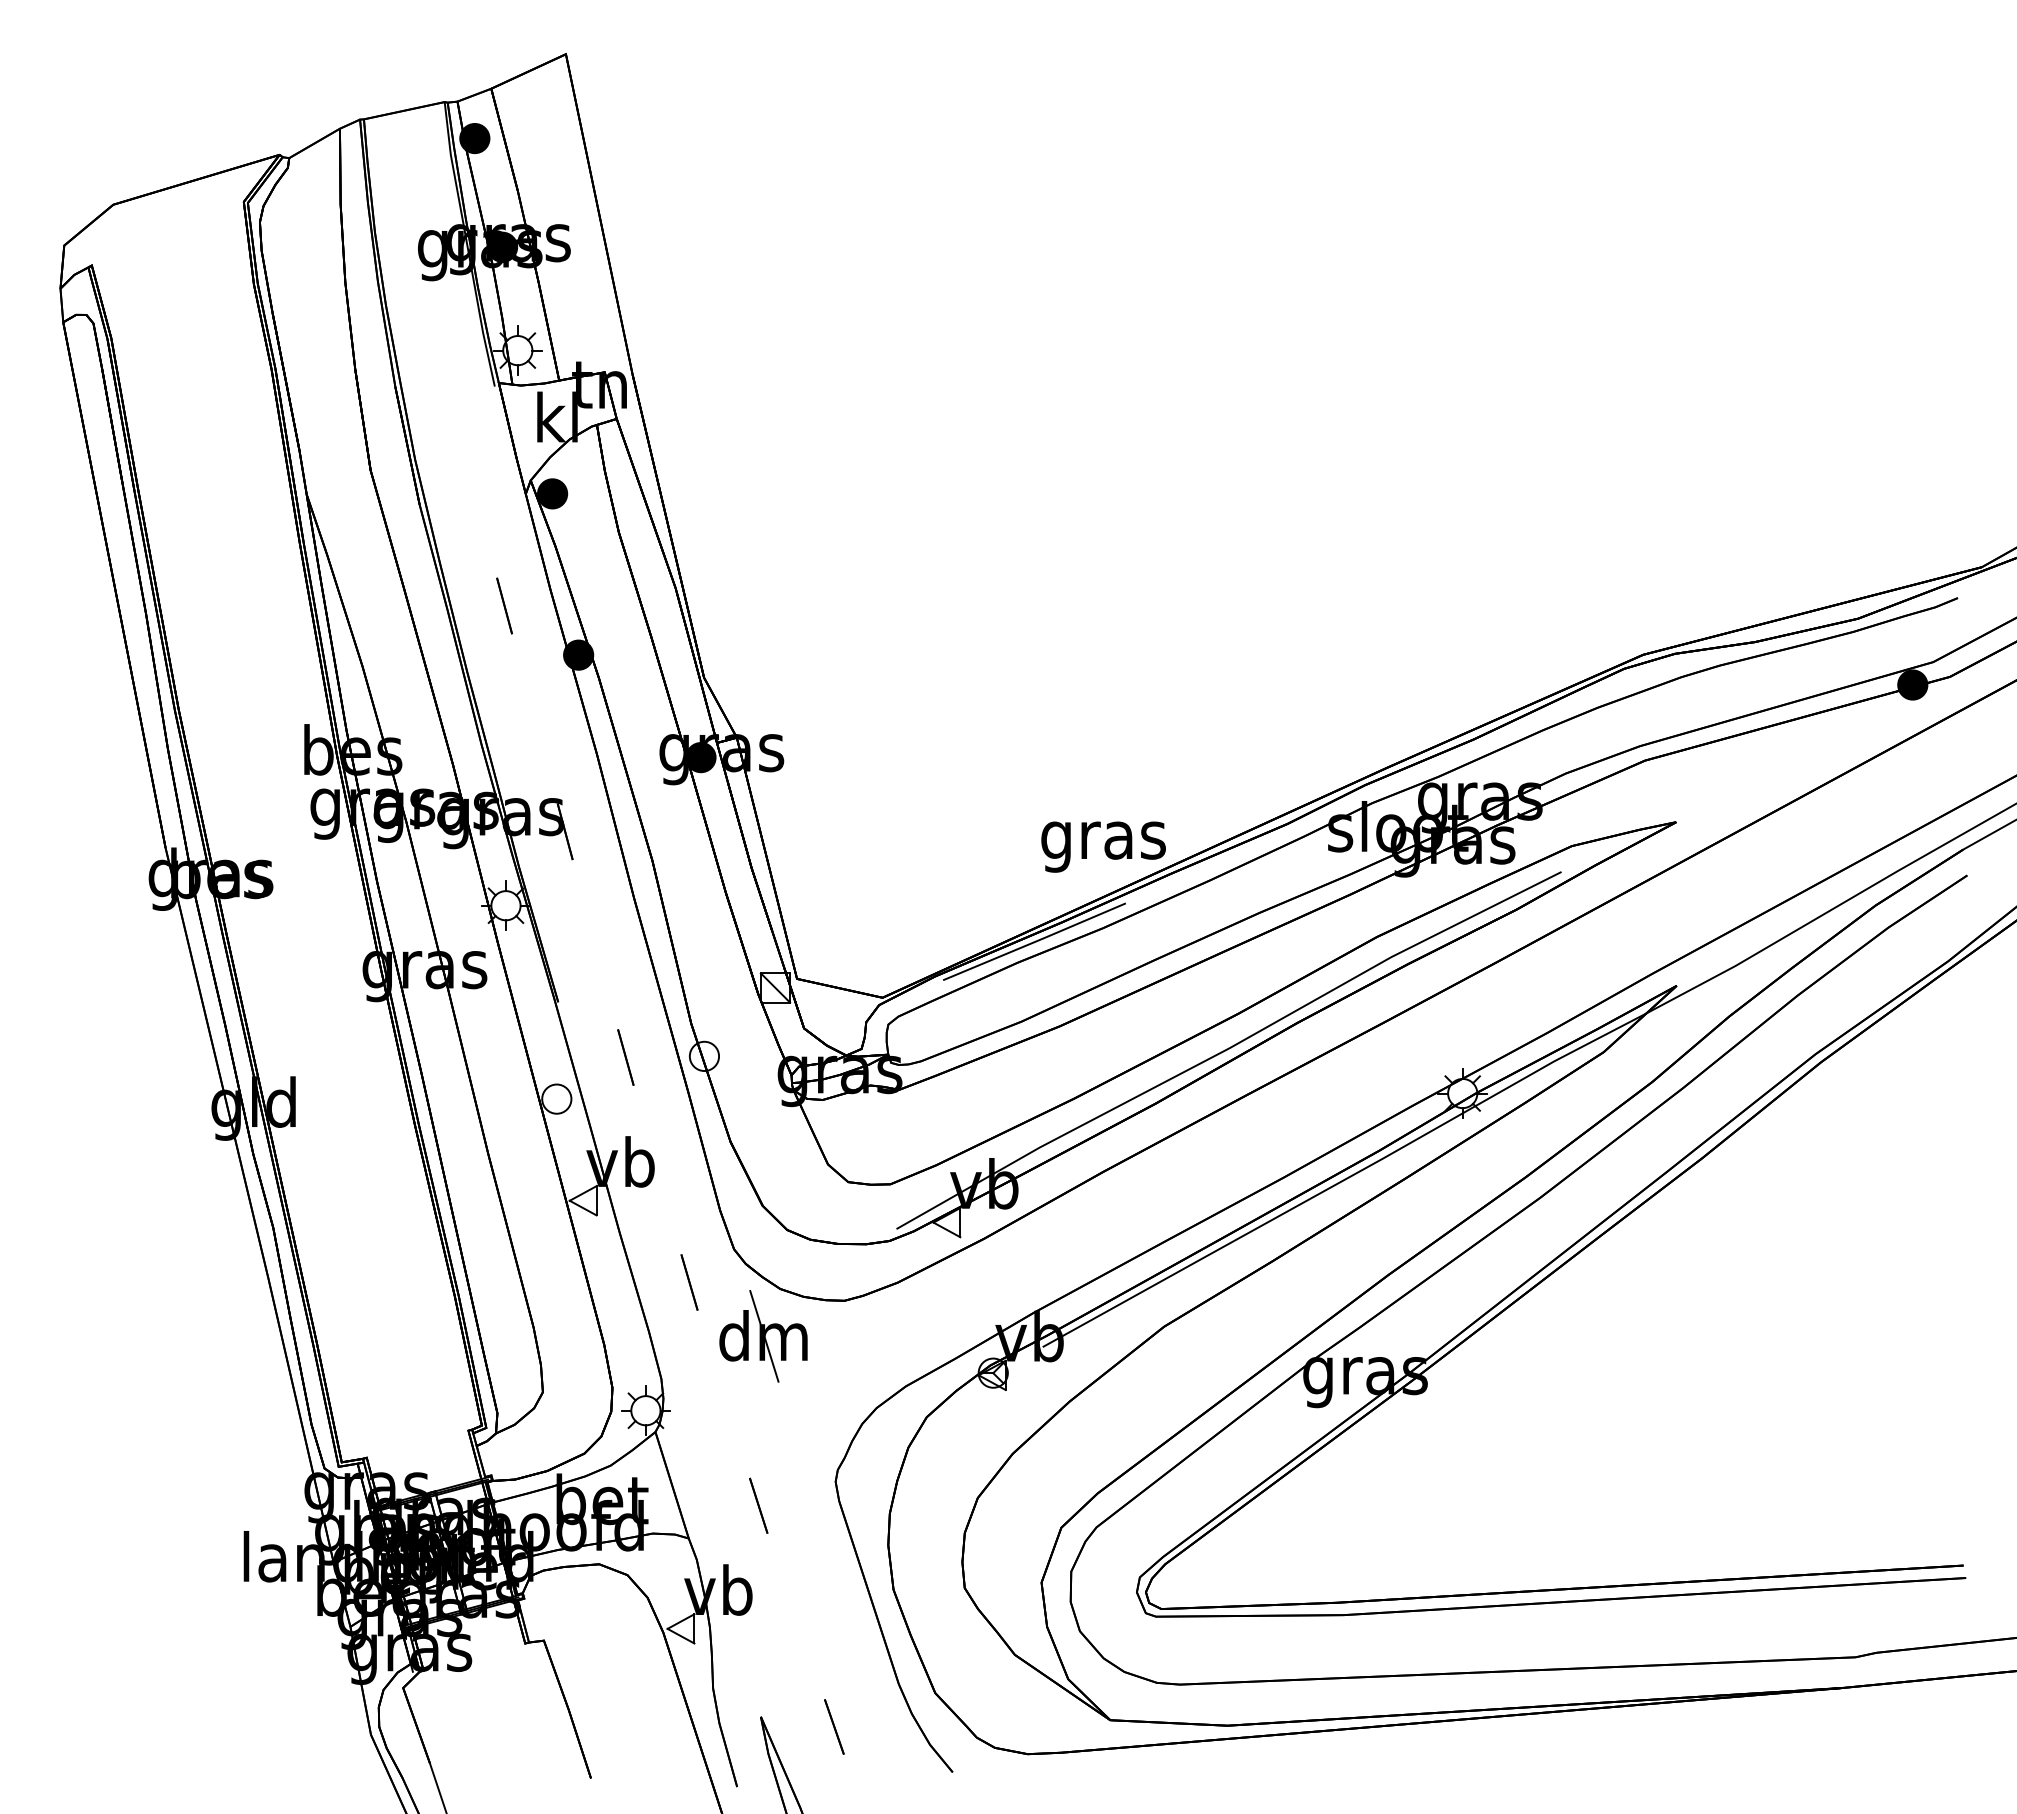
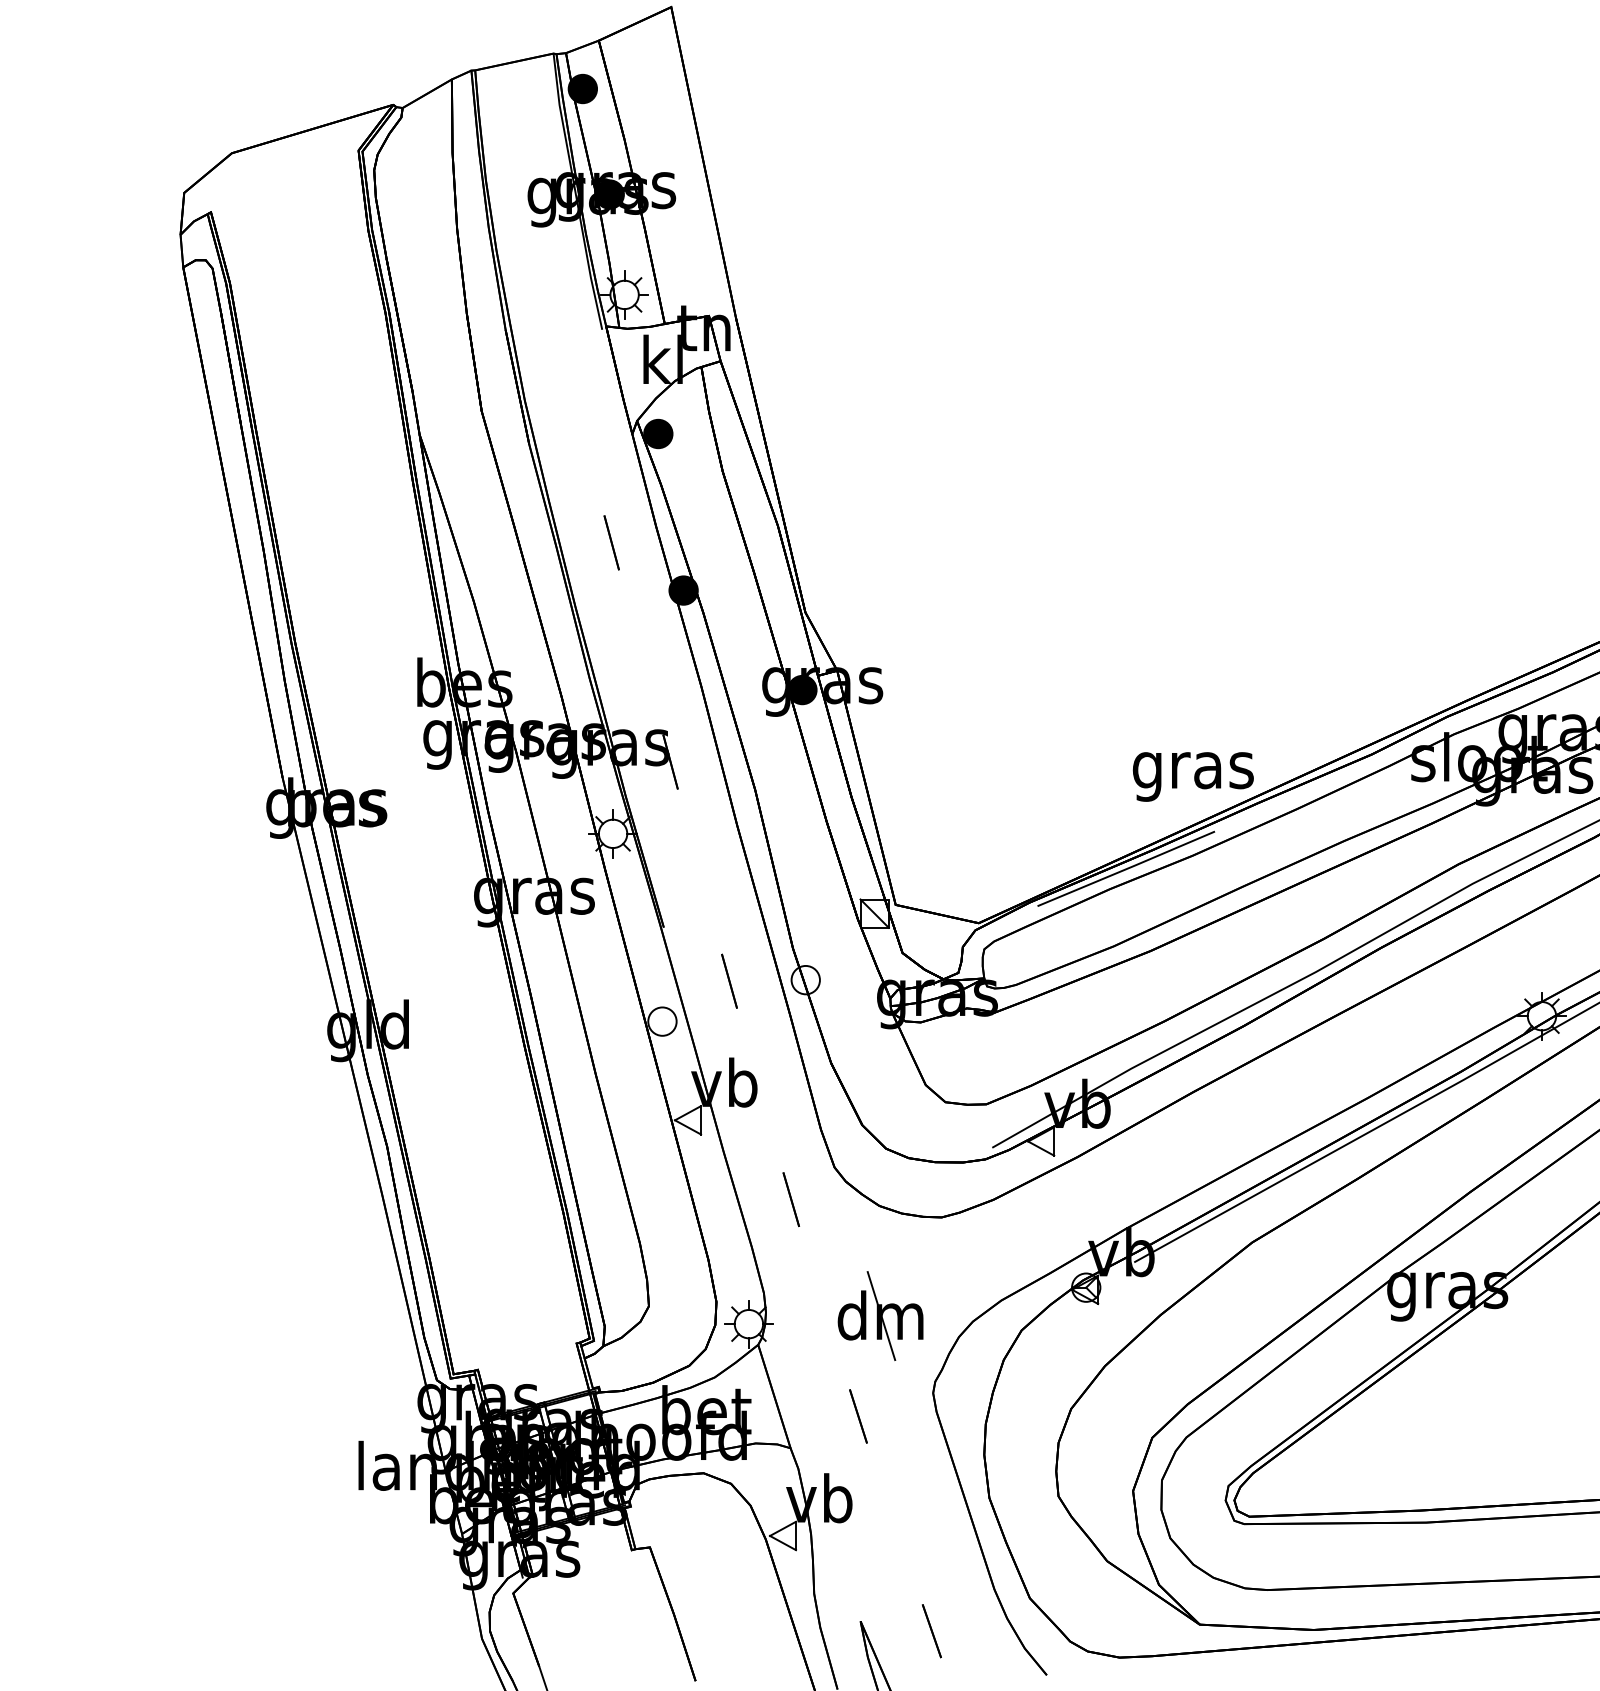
part: (763, 1336) -> (880, 1316), moved

